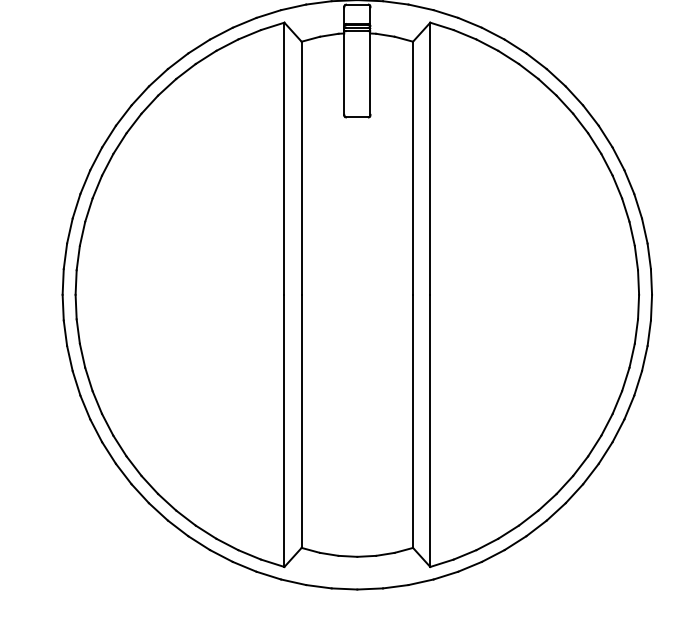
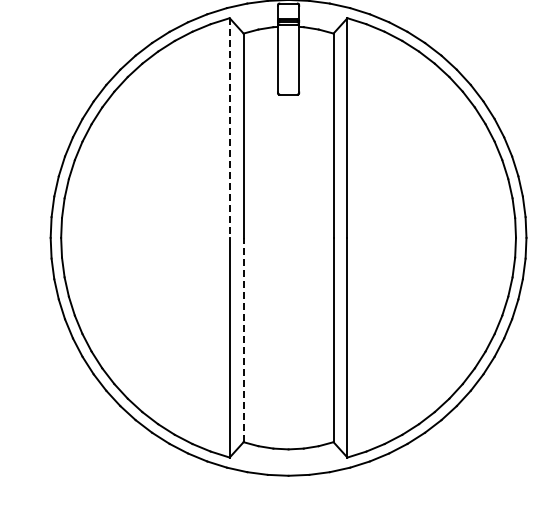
line: (284, 159) -> (229, 128), solid -> dashed
line: (301, 420) -> (243, 339), solid -> dashed

